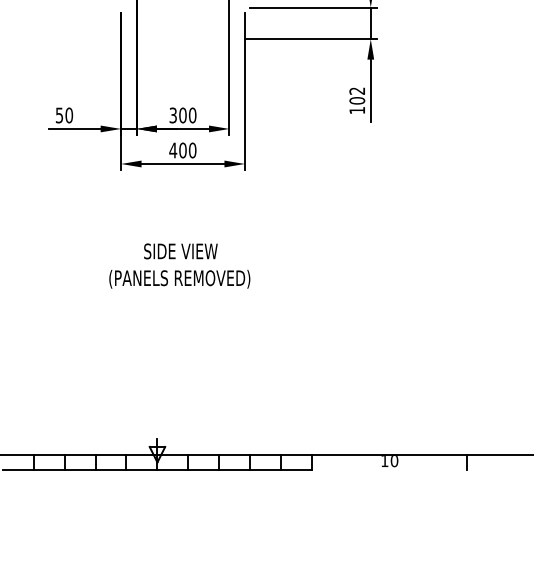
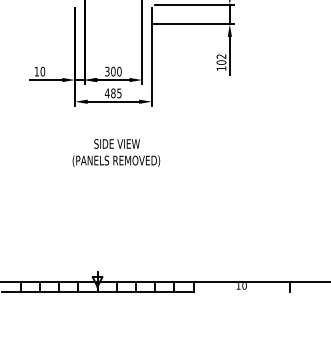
text: (58, 115) -> (36, 71), 50 -> 10
text: (187, 150) -> (116, 93), 400 -> 485
text: (179, 265) -> (116, 152), moved

